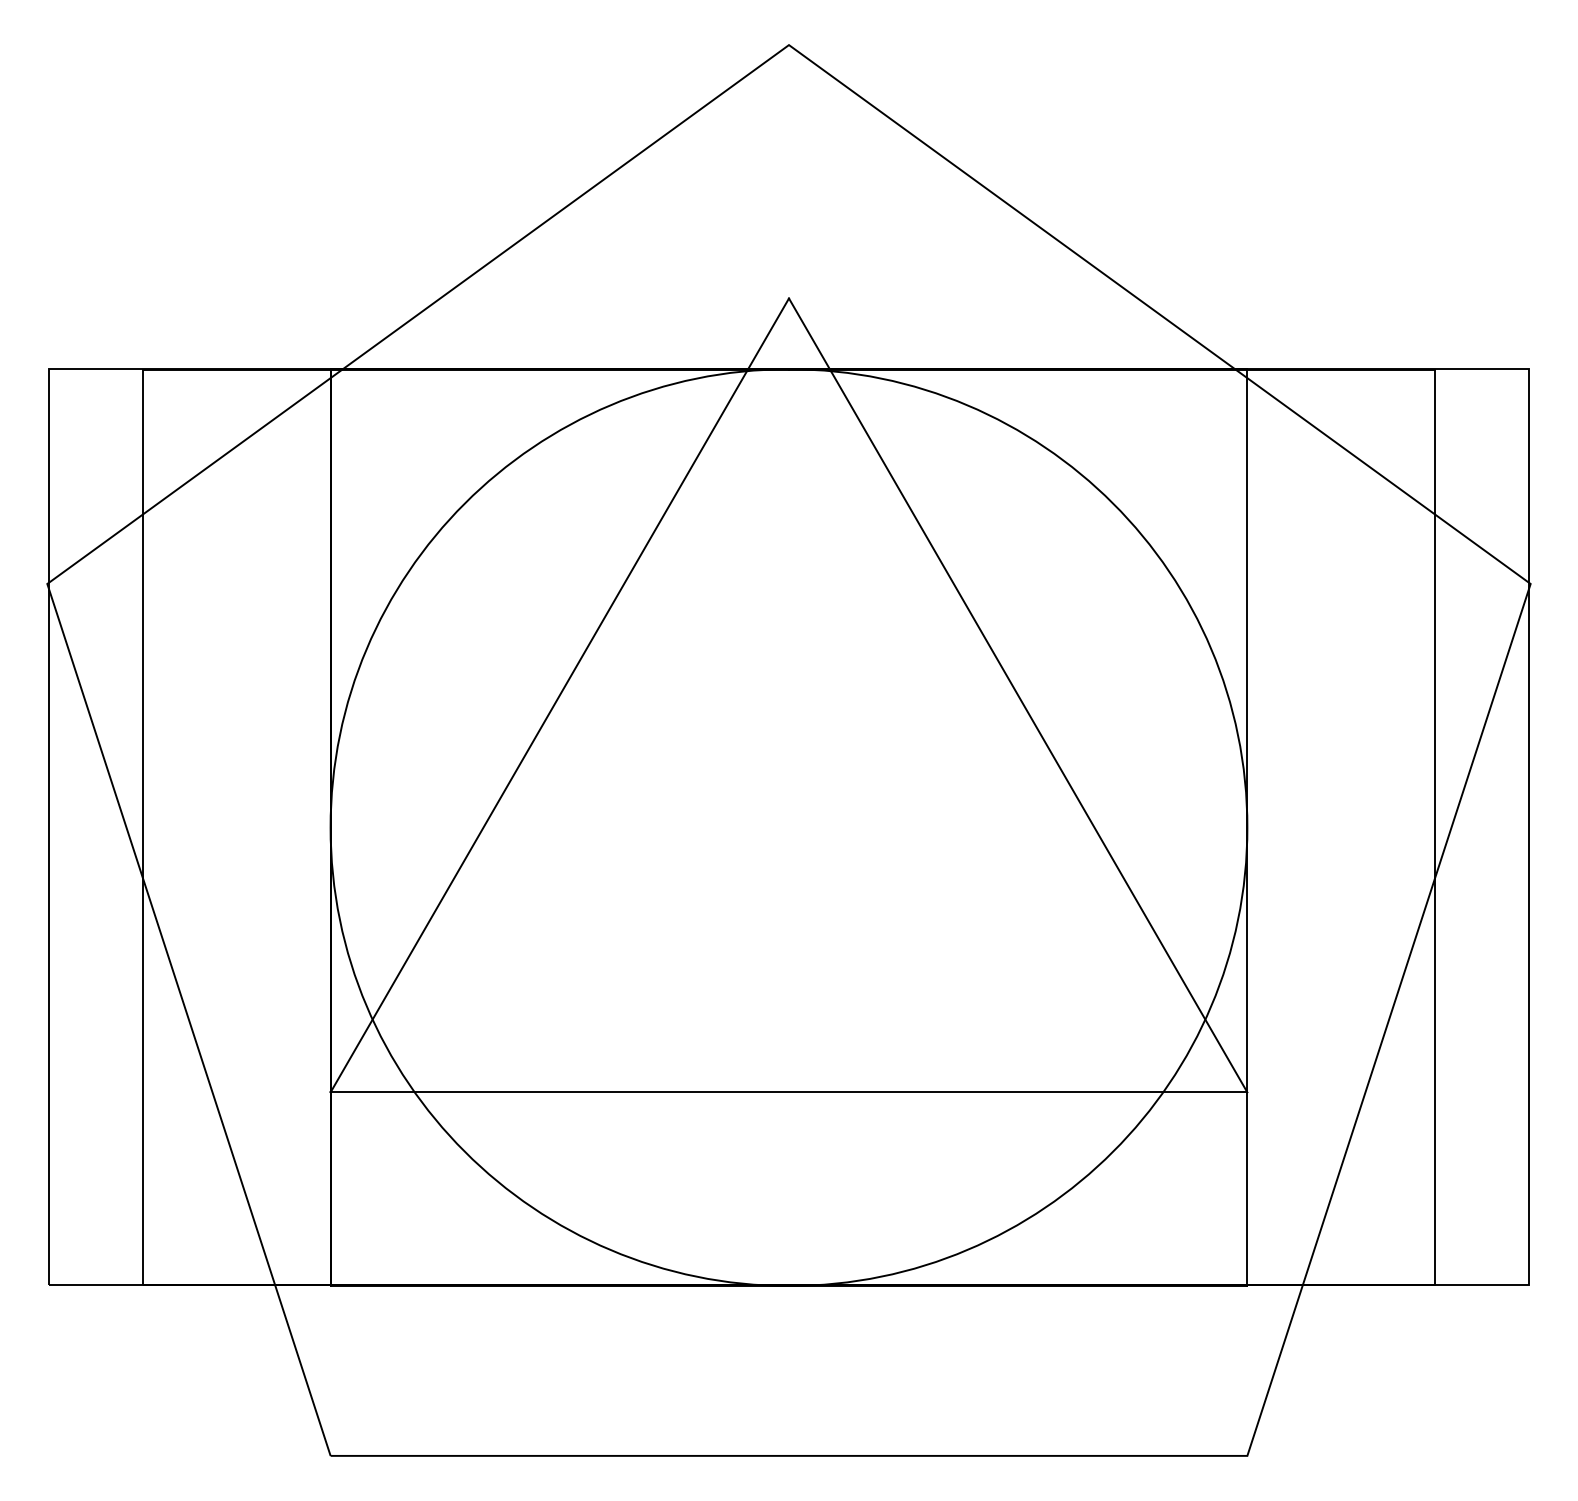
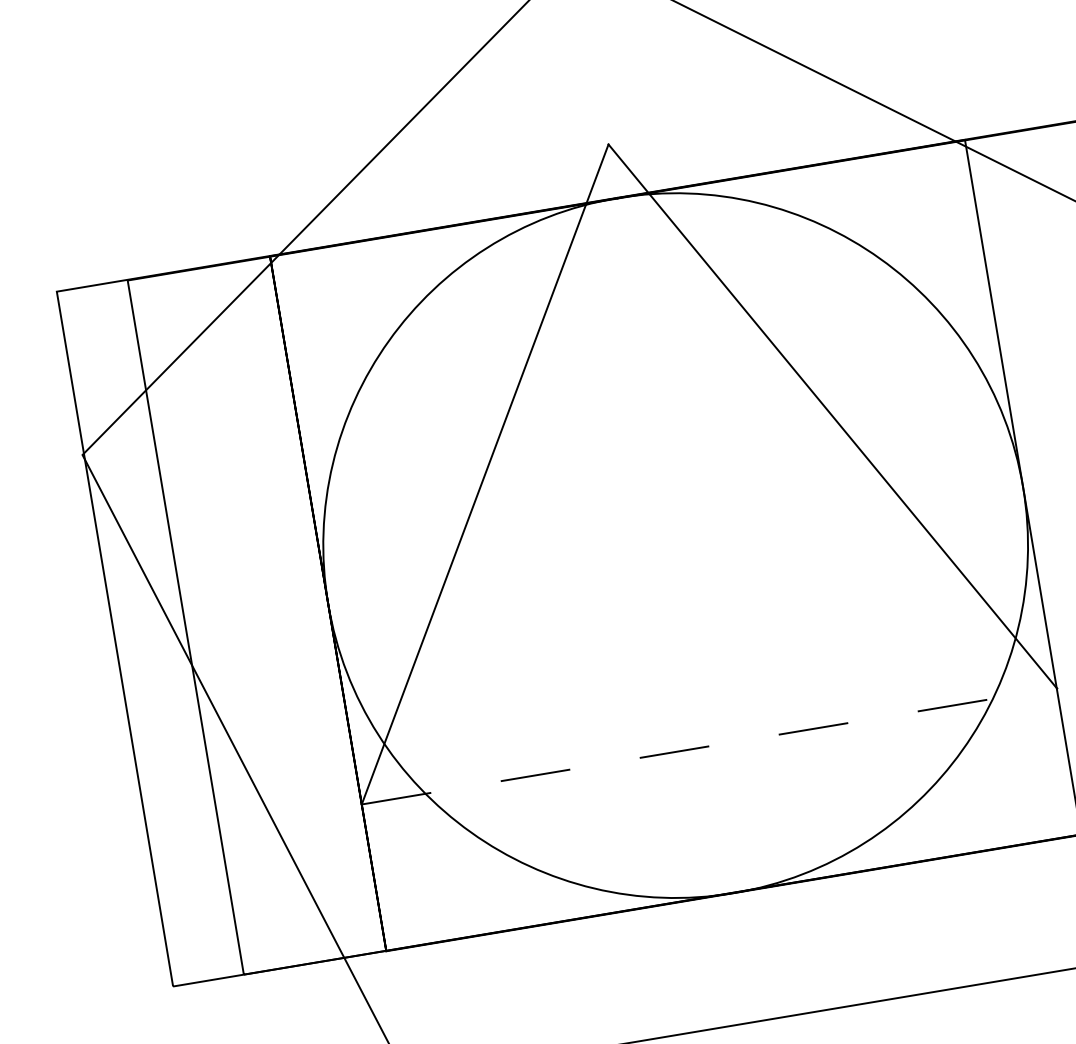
line: (789, 1092) -> (709, 746), solid -> dashed

